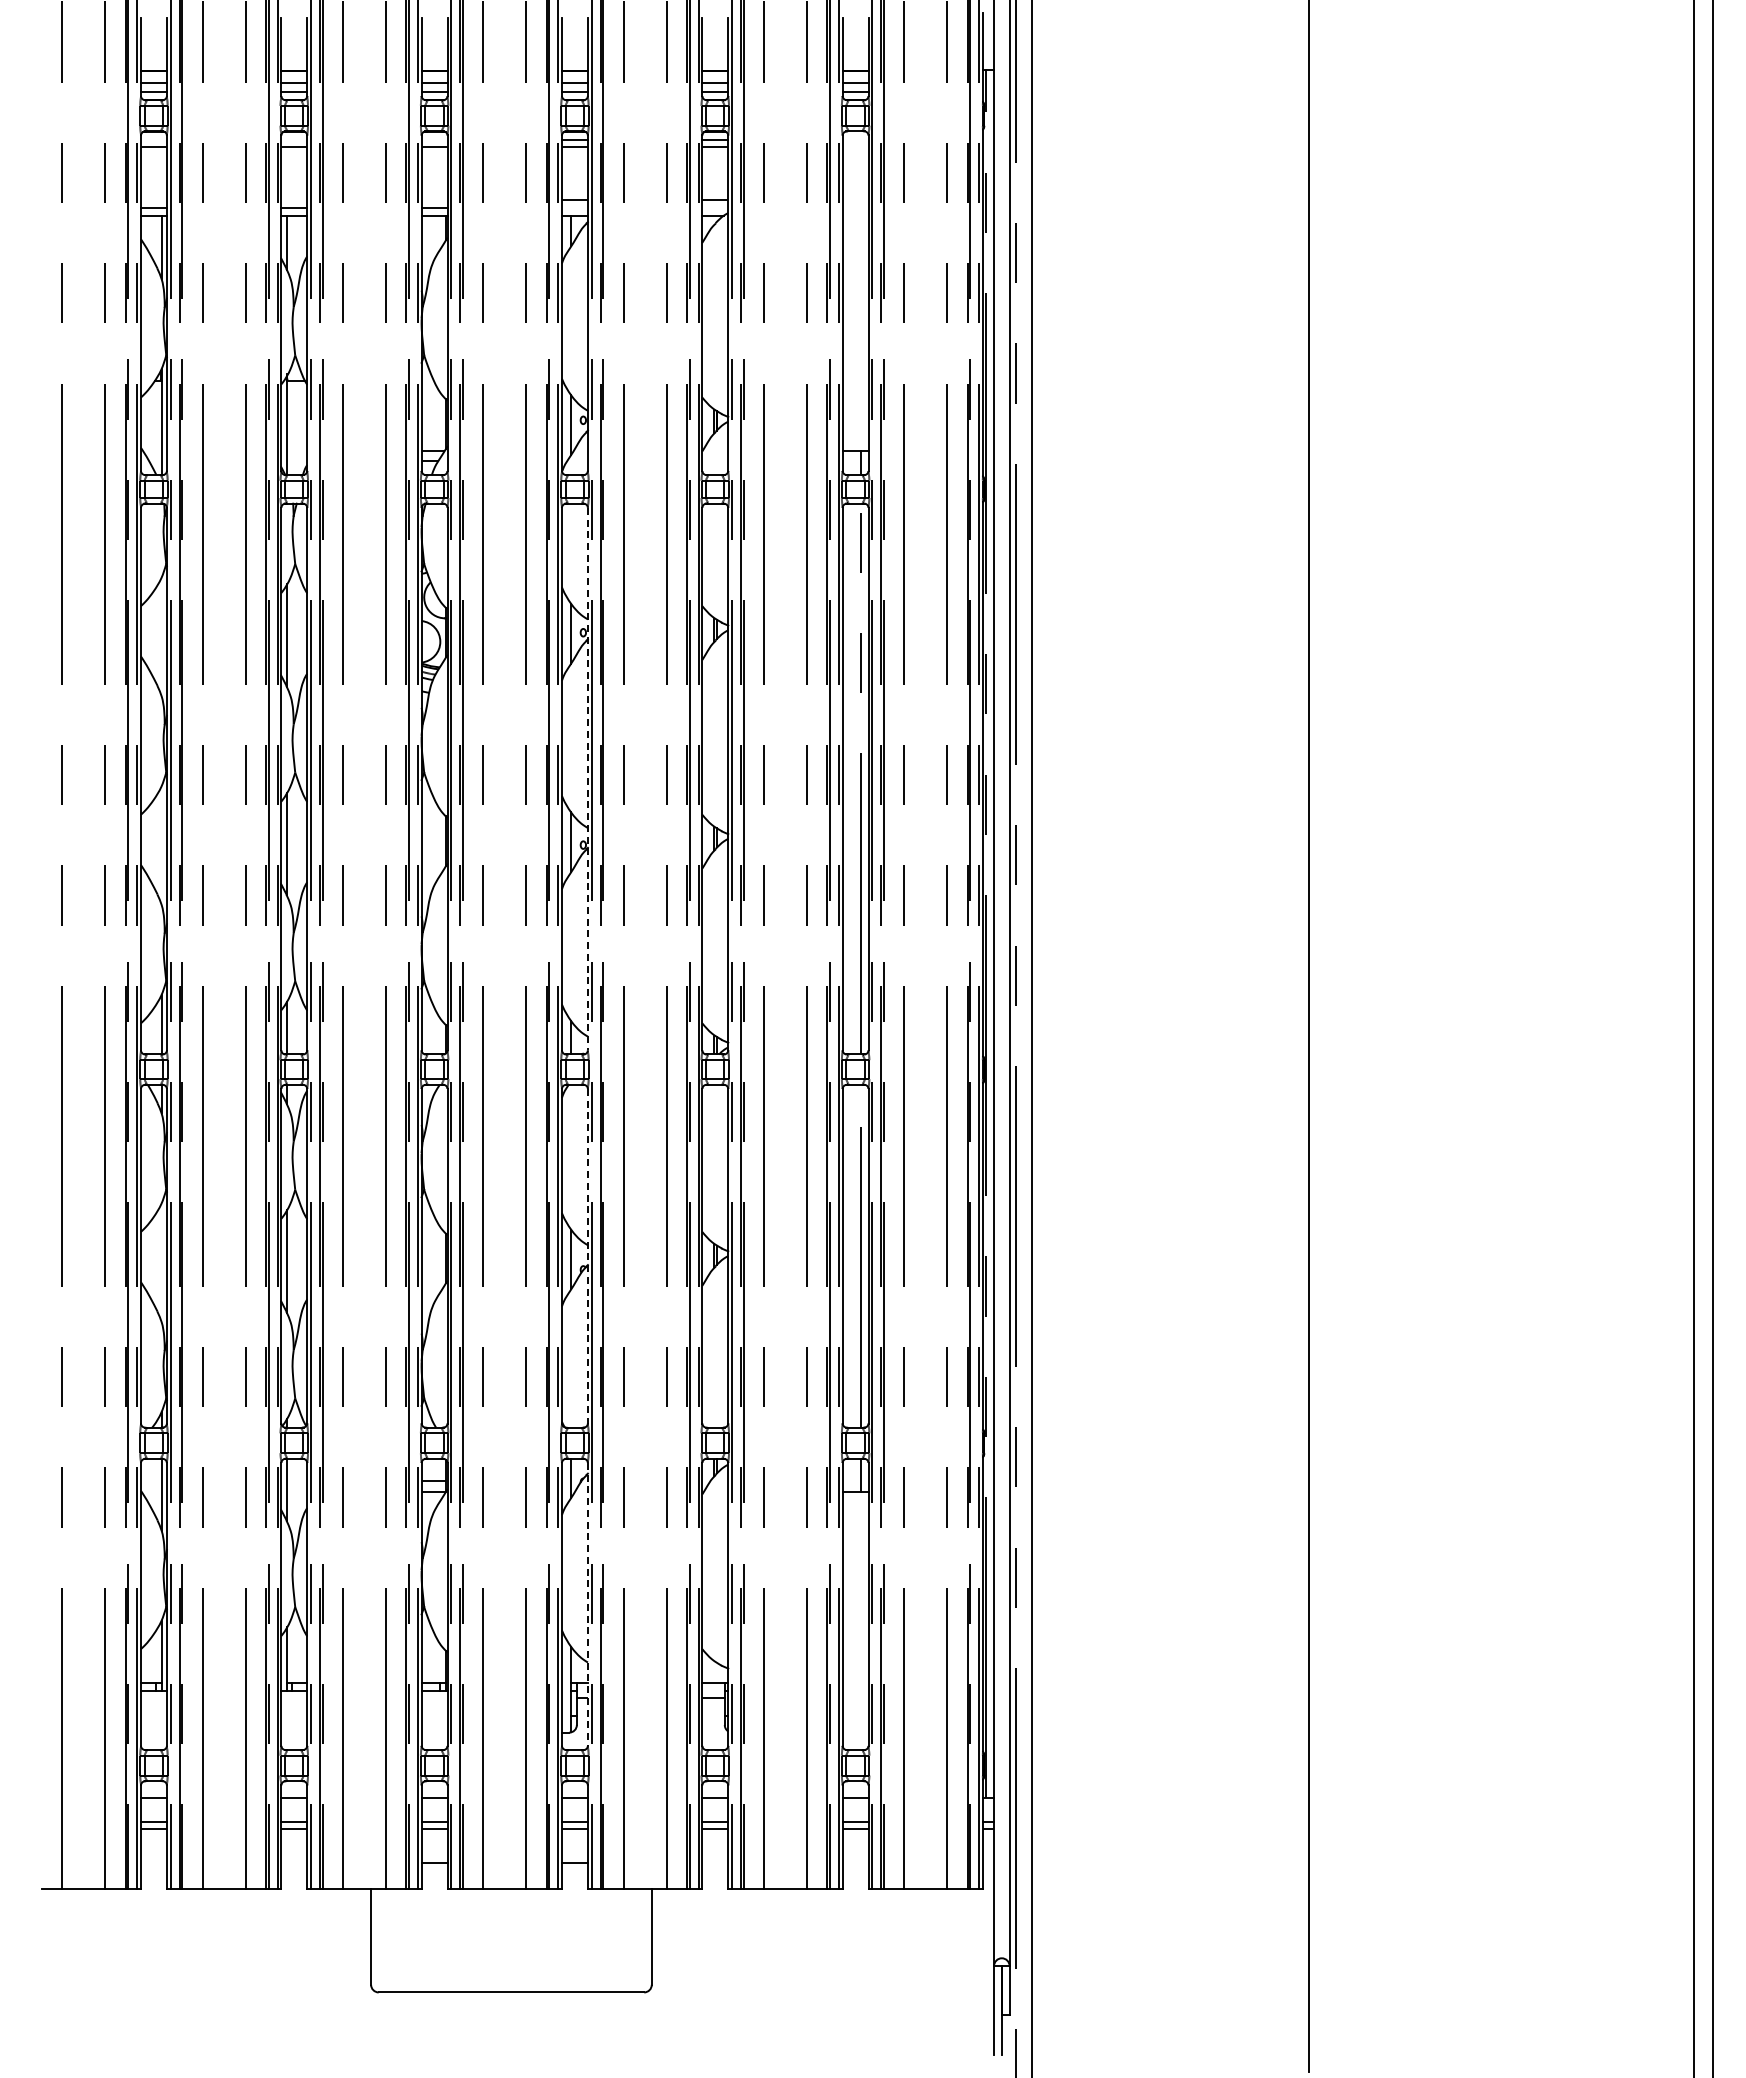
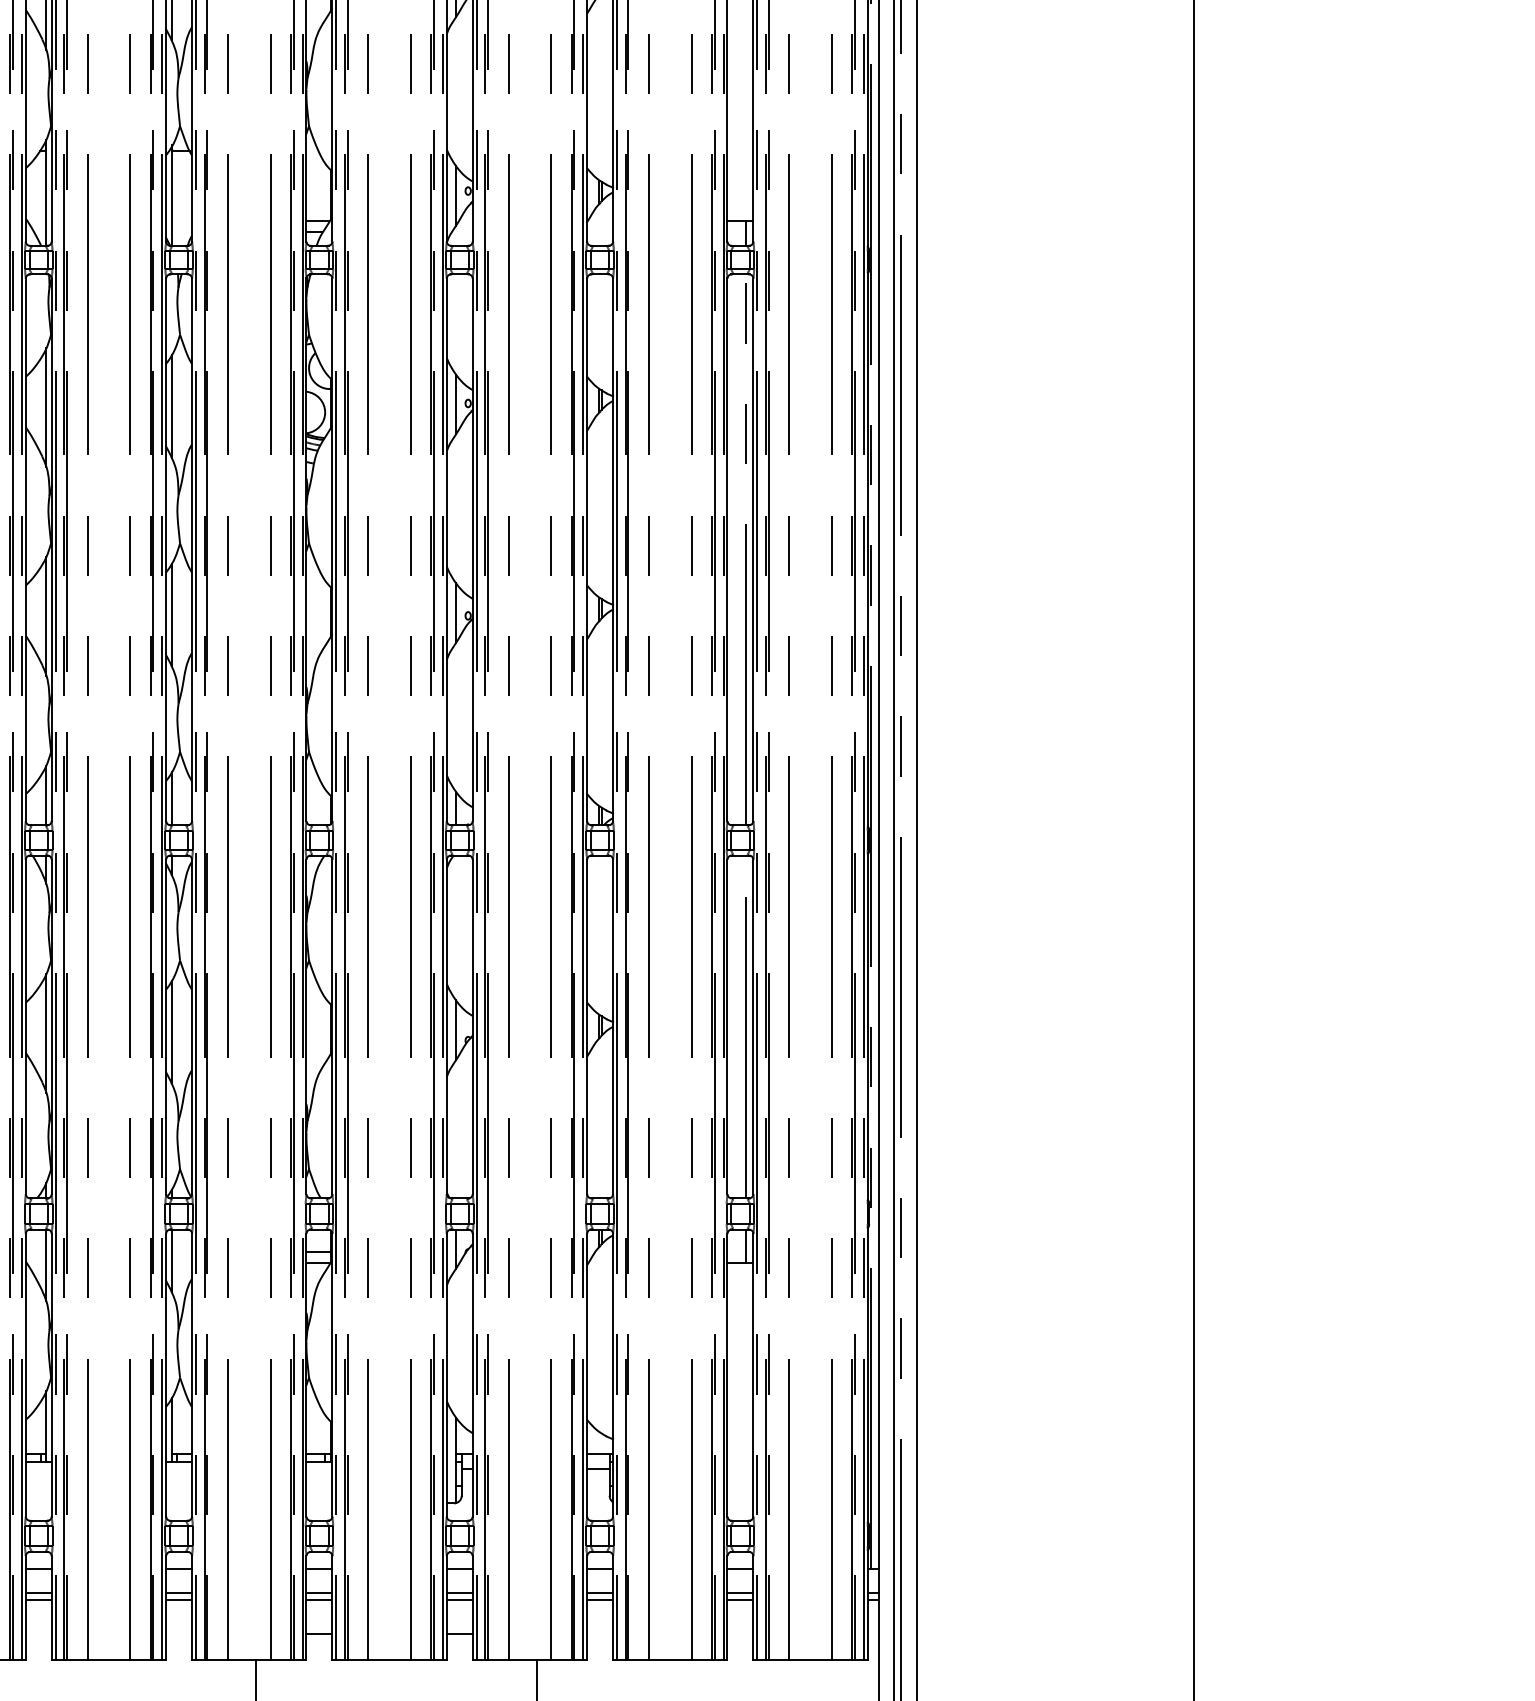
line: (161, 636) -> (46, 407), added
line: (587, 779) -> (472, 550), dashed -> solid
line: (161, 845) -> (46, 616), added
line: (587, 1256) -> (472, 1027), dashed -> solid
line: (161, 1262) -> (46, 1033), added
line: (587, 1604) -> (472, 1375), dashed -> solid

